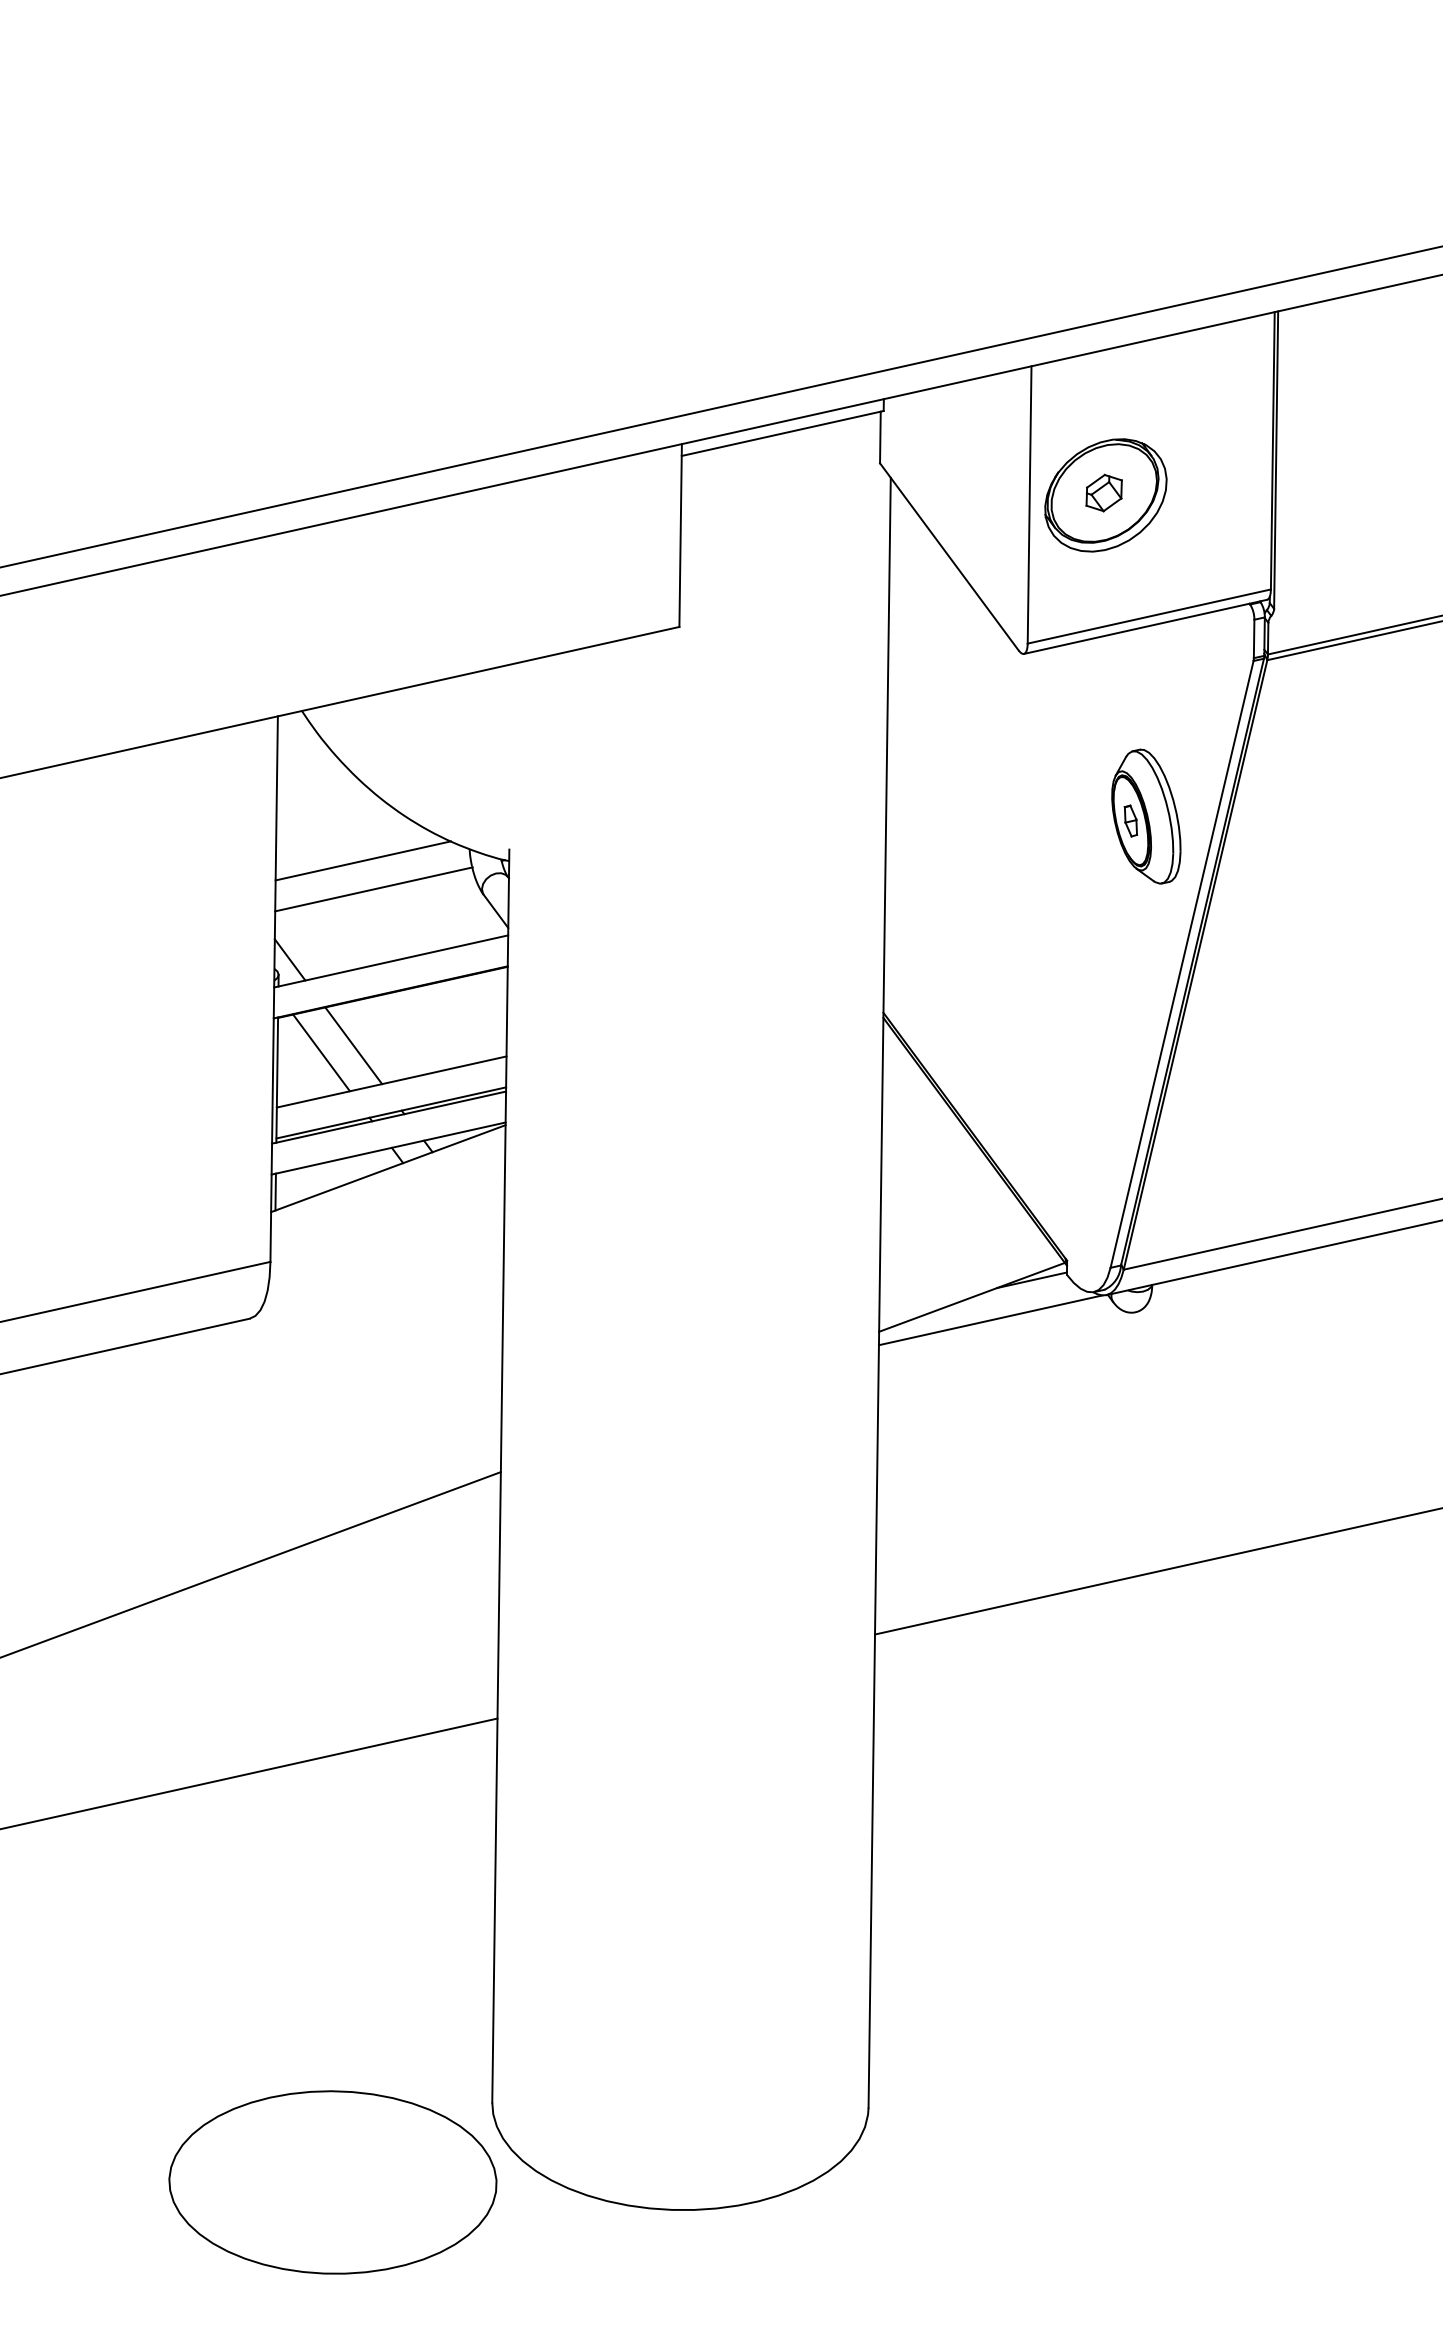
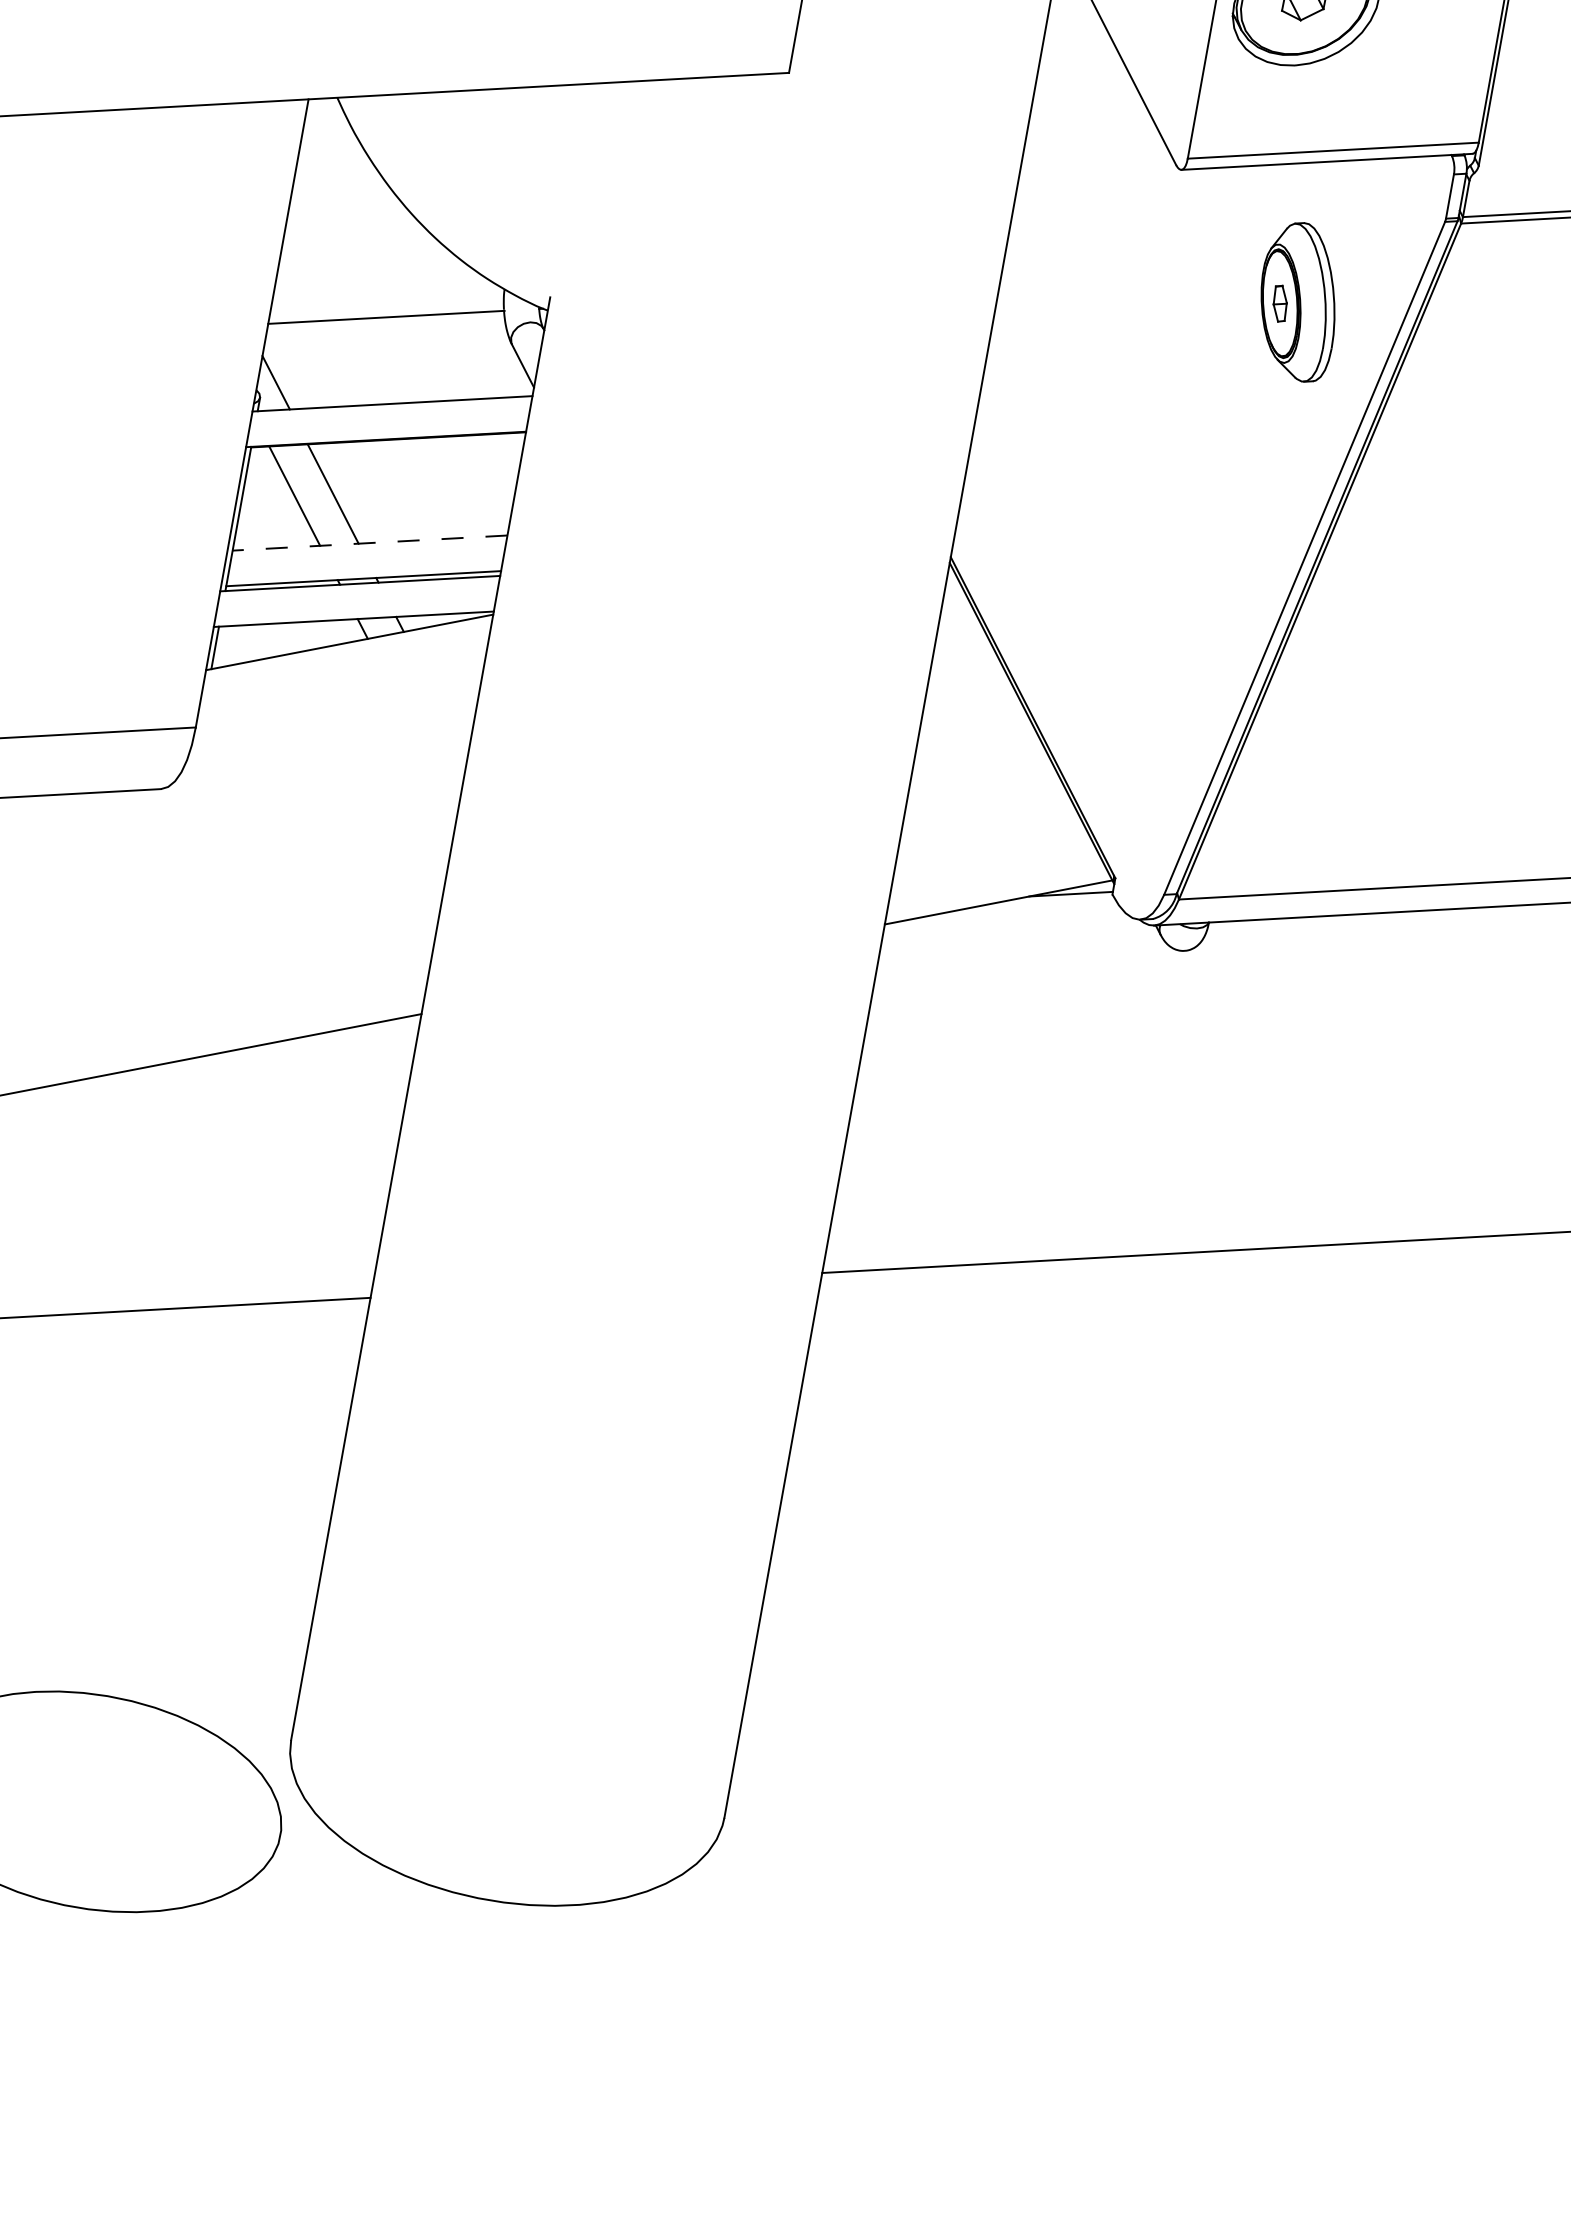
part: (1146, 816) -> (1299, 301), moved
line: (362, 860) -> (378, 281), removed
line: (391, 1082) -> (369, 543), solid -> dashed
line: (990, 1320) -> (1015, 932), removed

